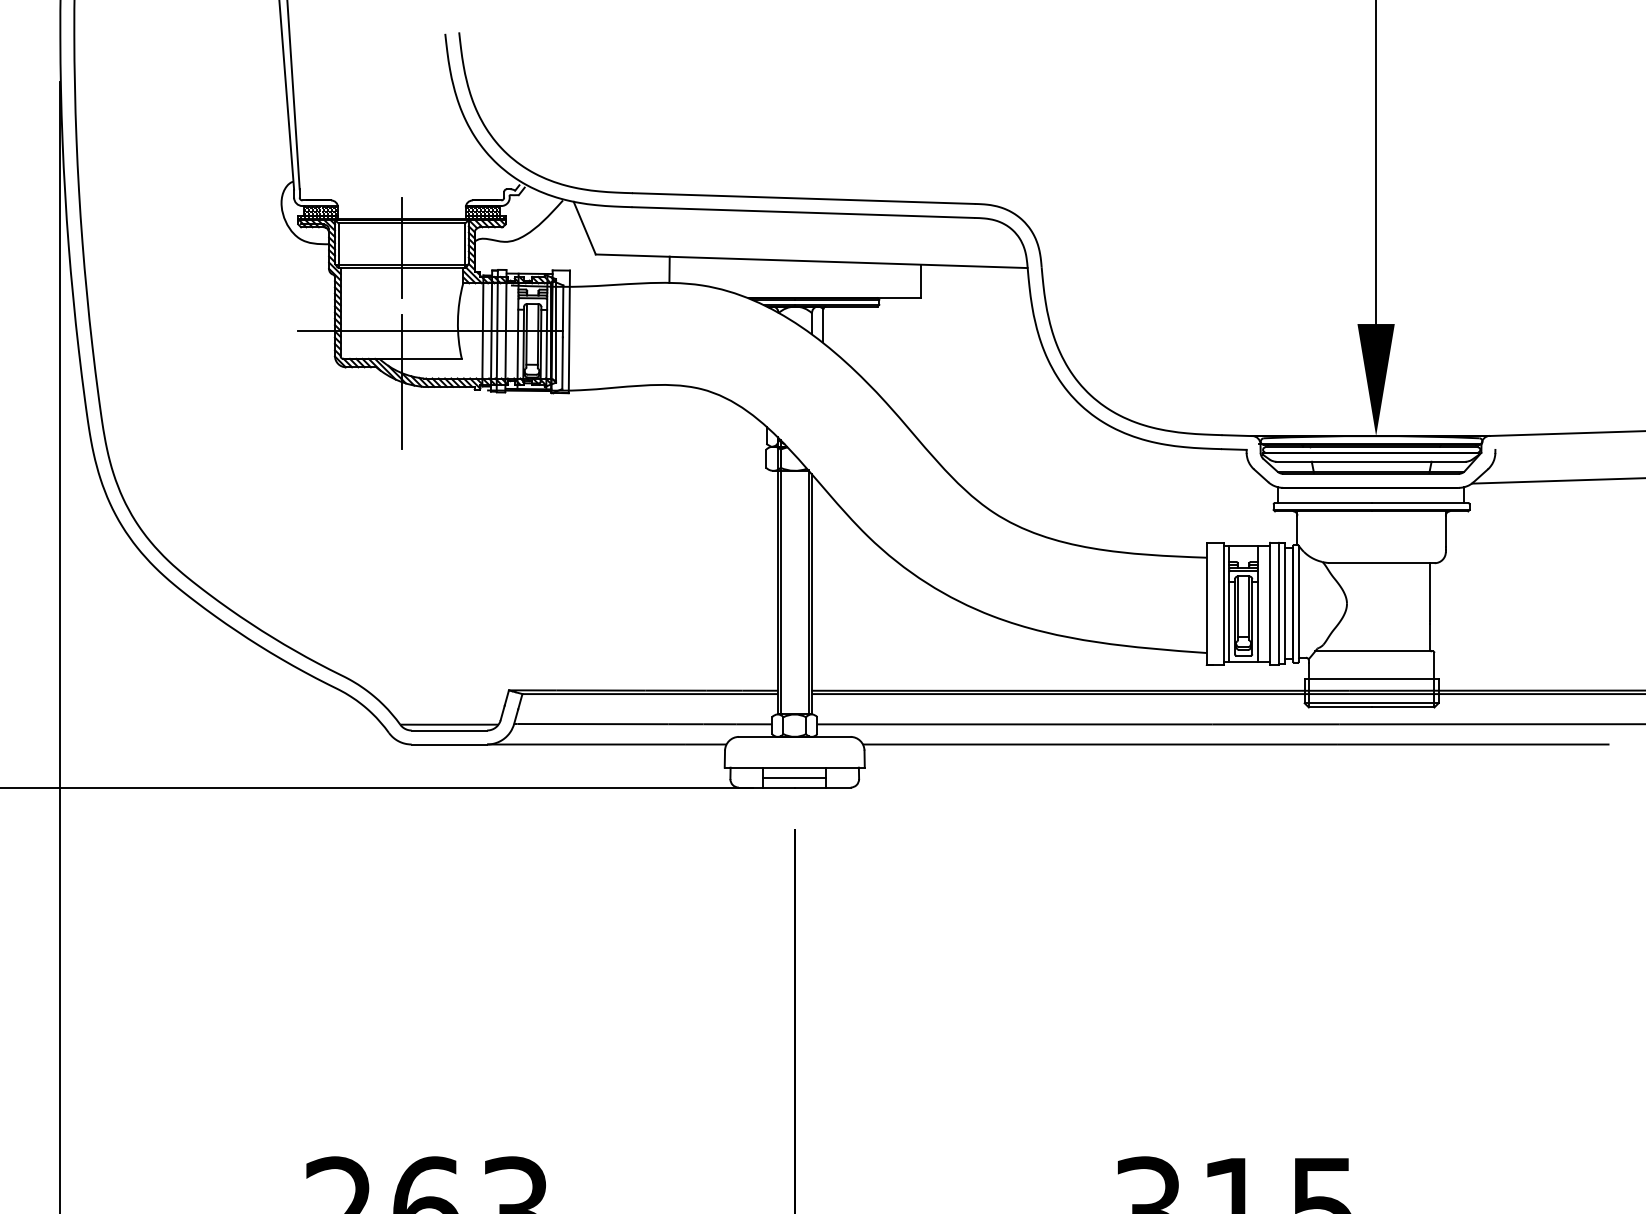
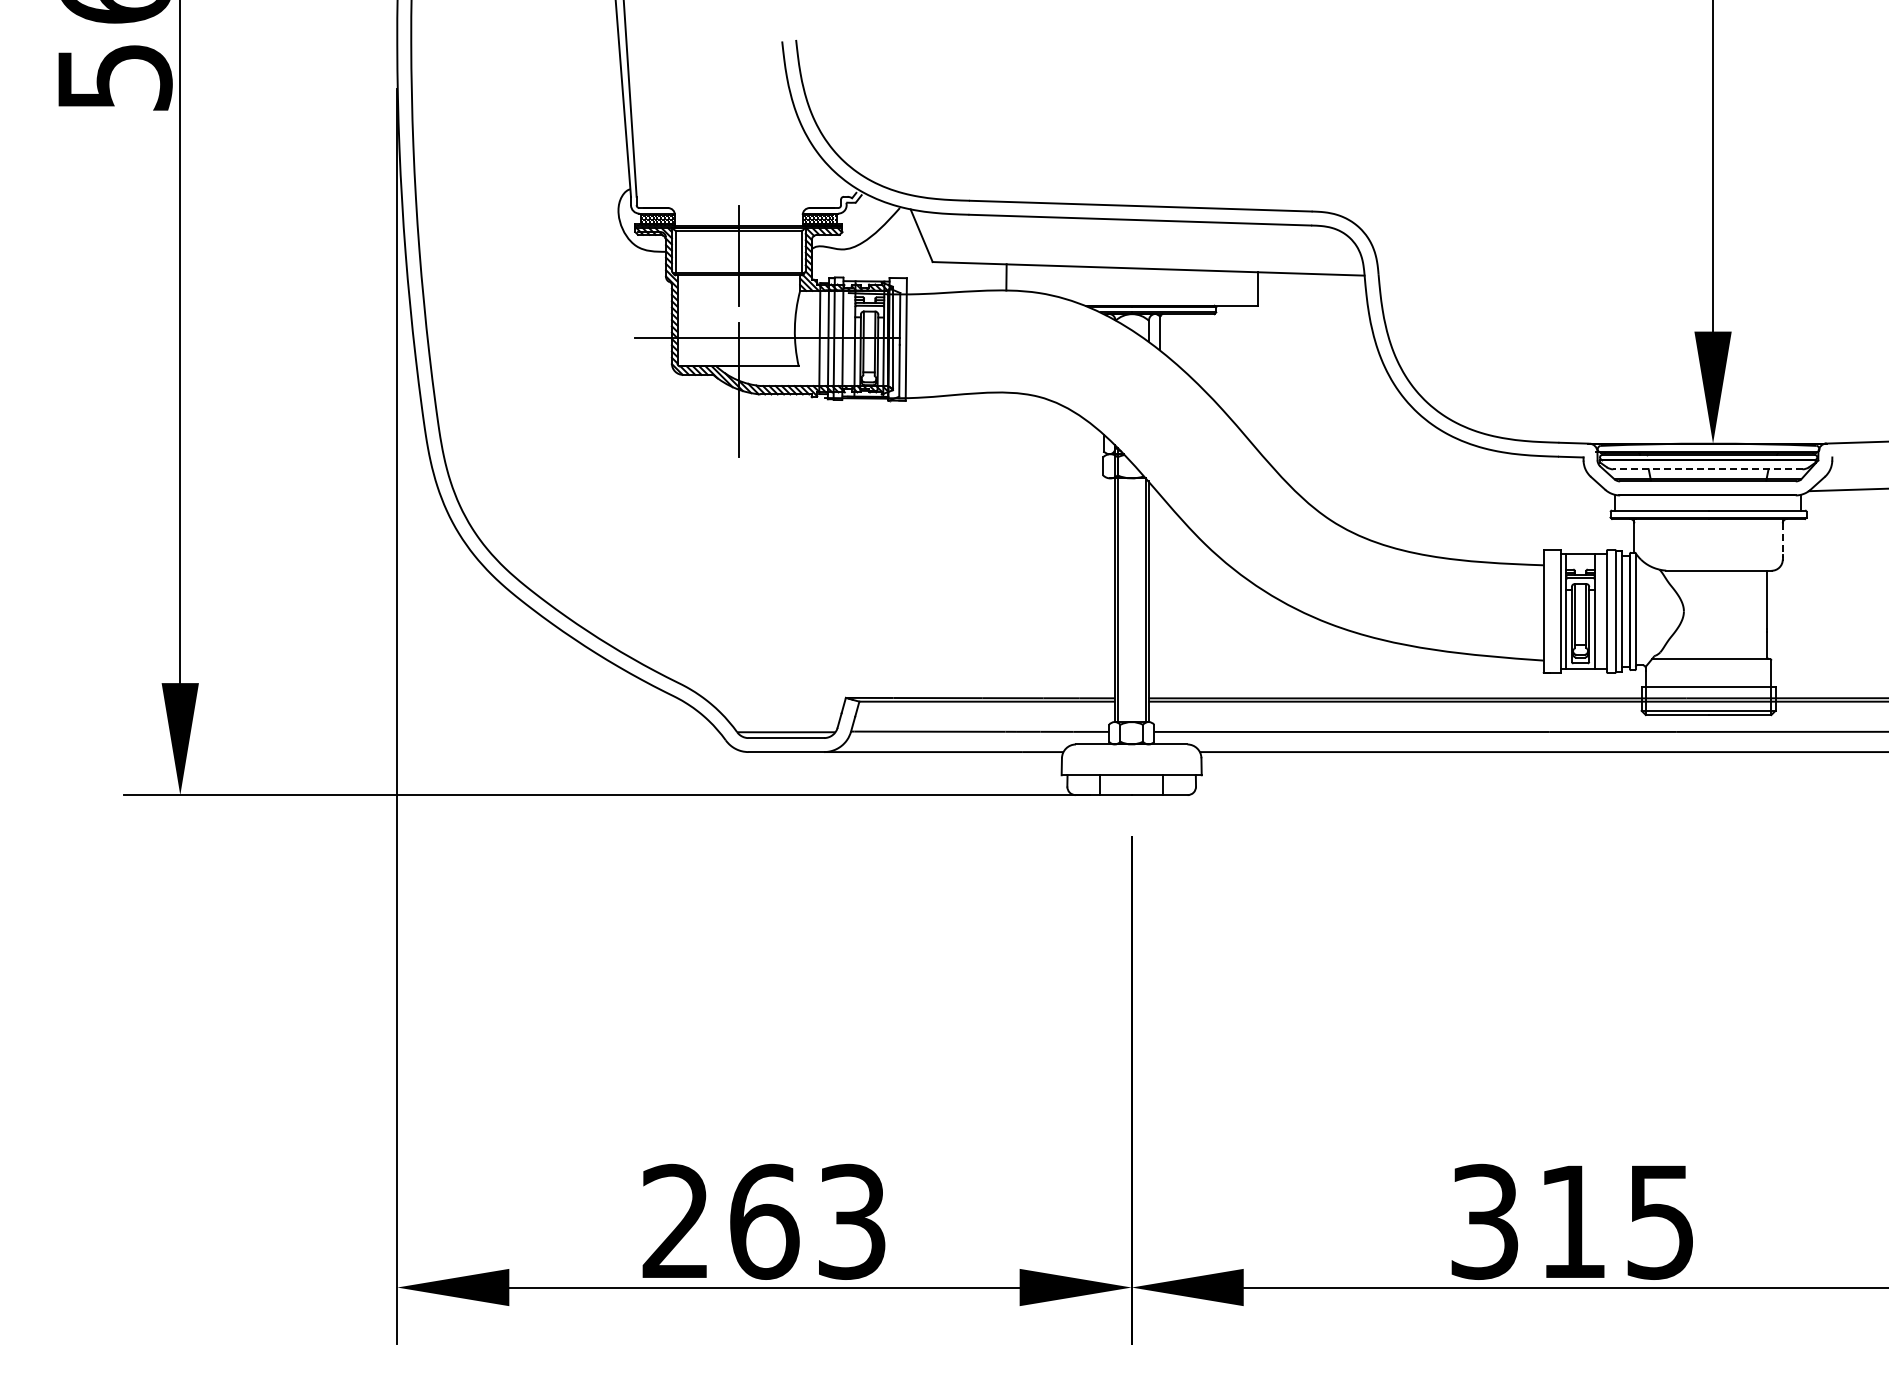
line: (1370, 461) -> (1707, 469), solid -> dashed
line: (1445, 530) -> (1782, 538), solid -> dashed
line: (794, 777) -> (1131, 785), removed

